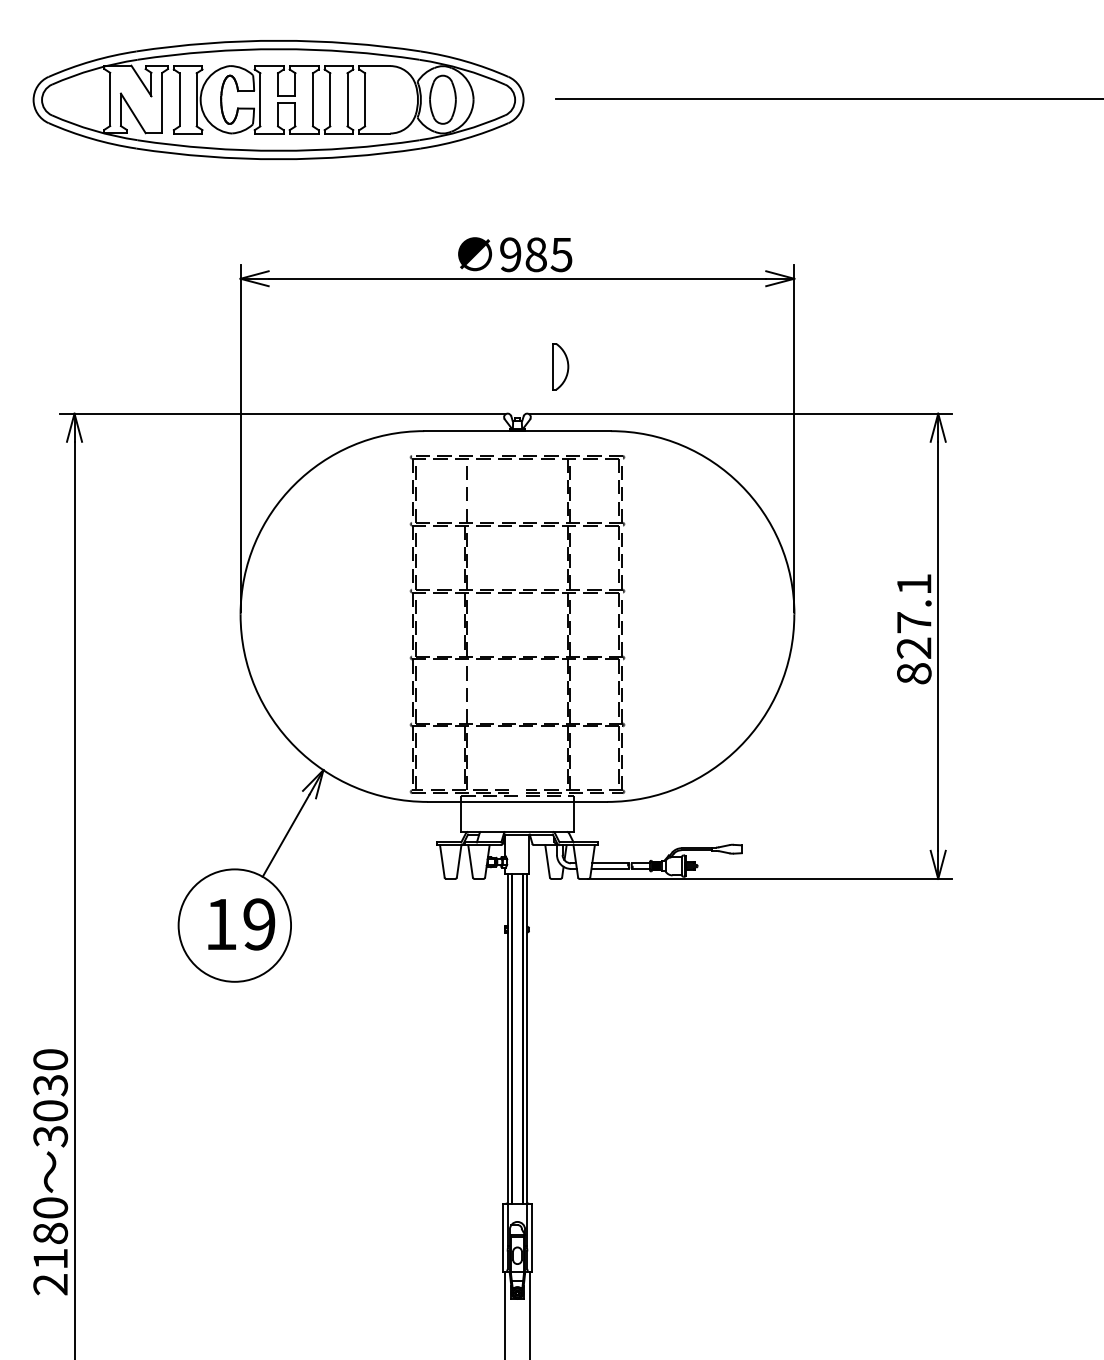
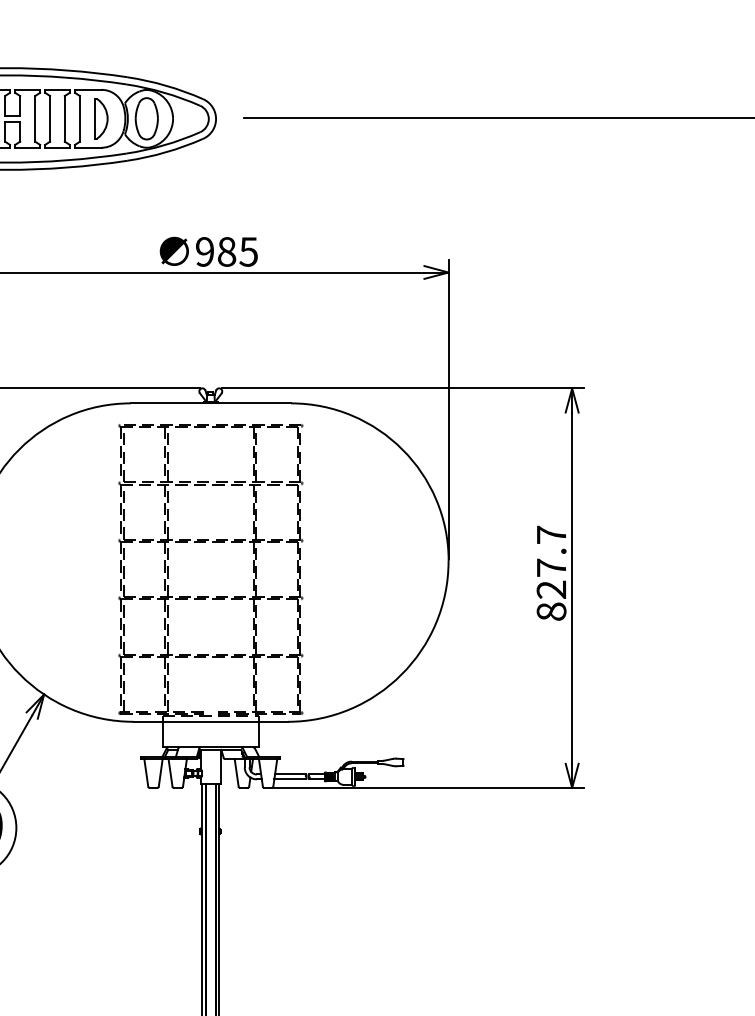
part: (560, 366) -> (100, 118), moved
line: (464, 490) -> (165, 454), added
text: (914, 583) -> (551, 534), 827.1 -> 827.7
line: (464, 691) -> (165, 626), added

